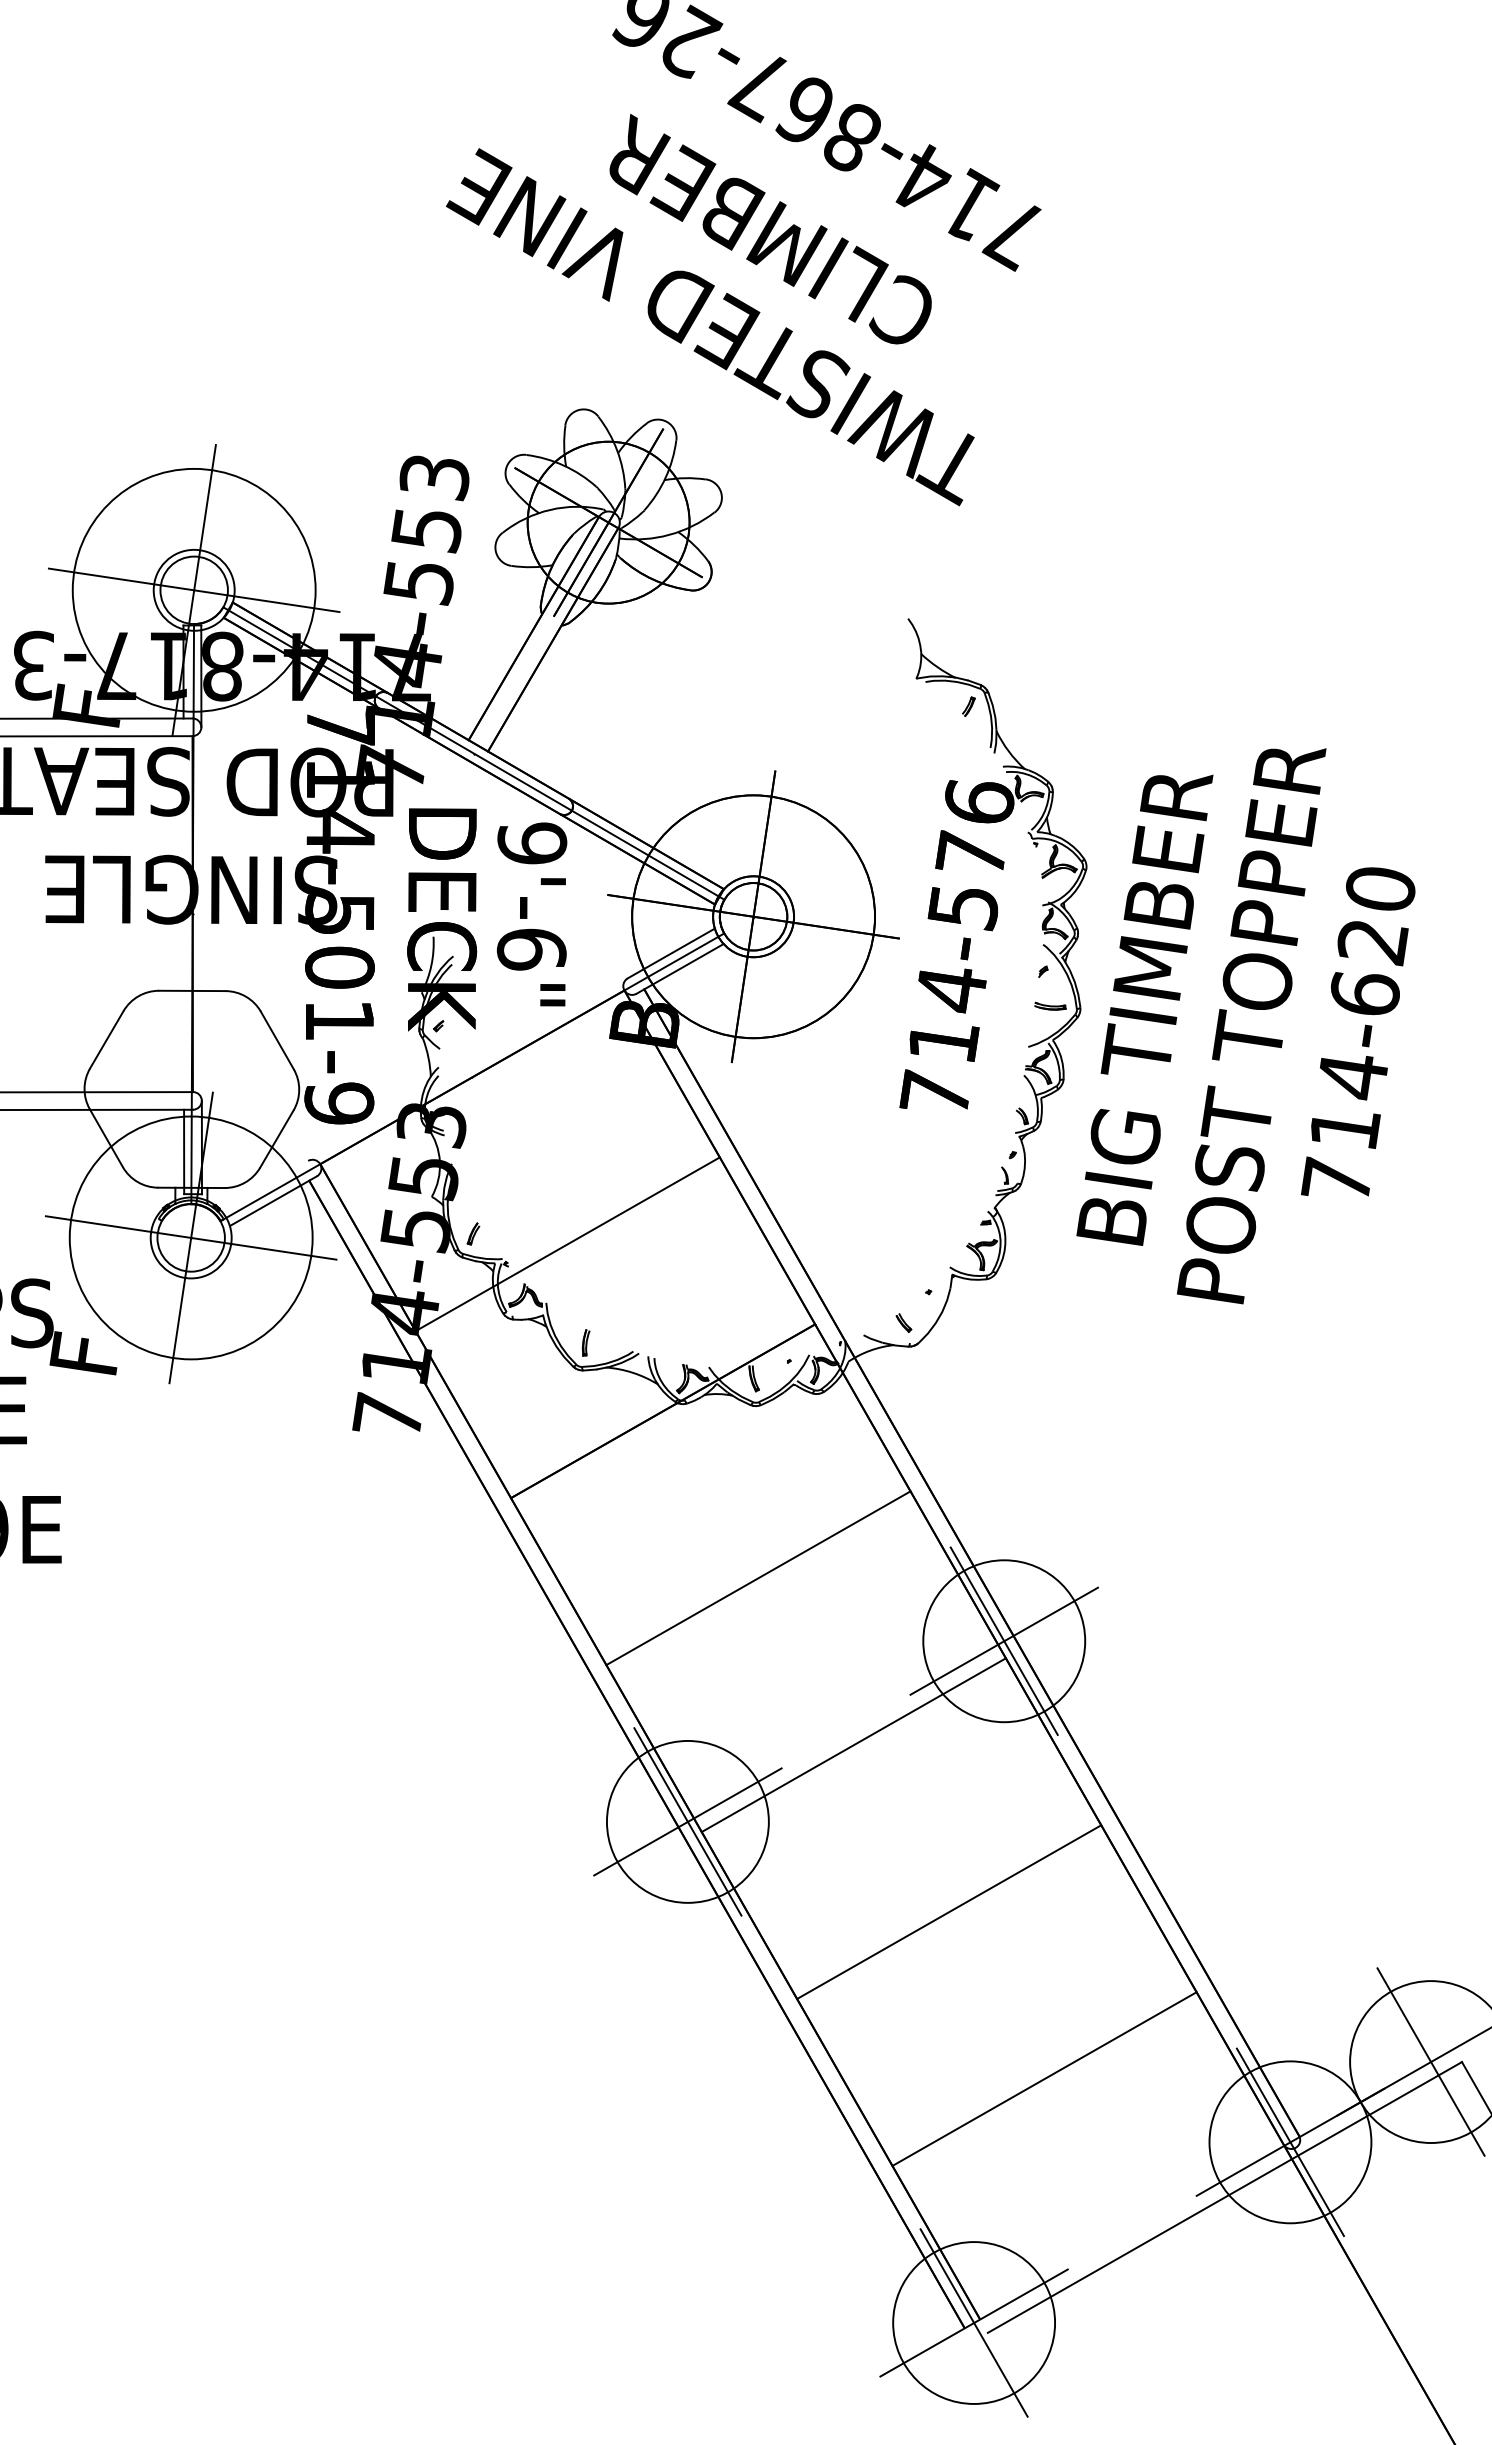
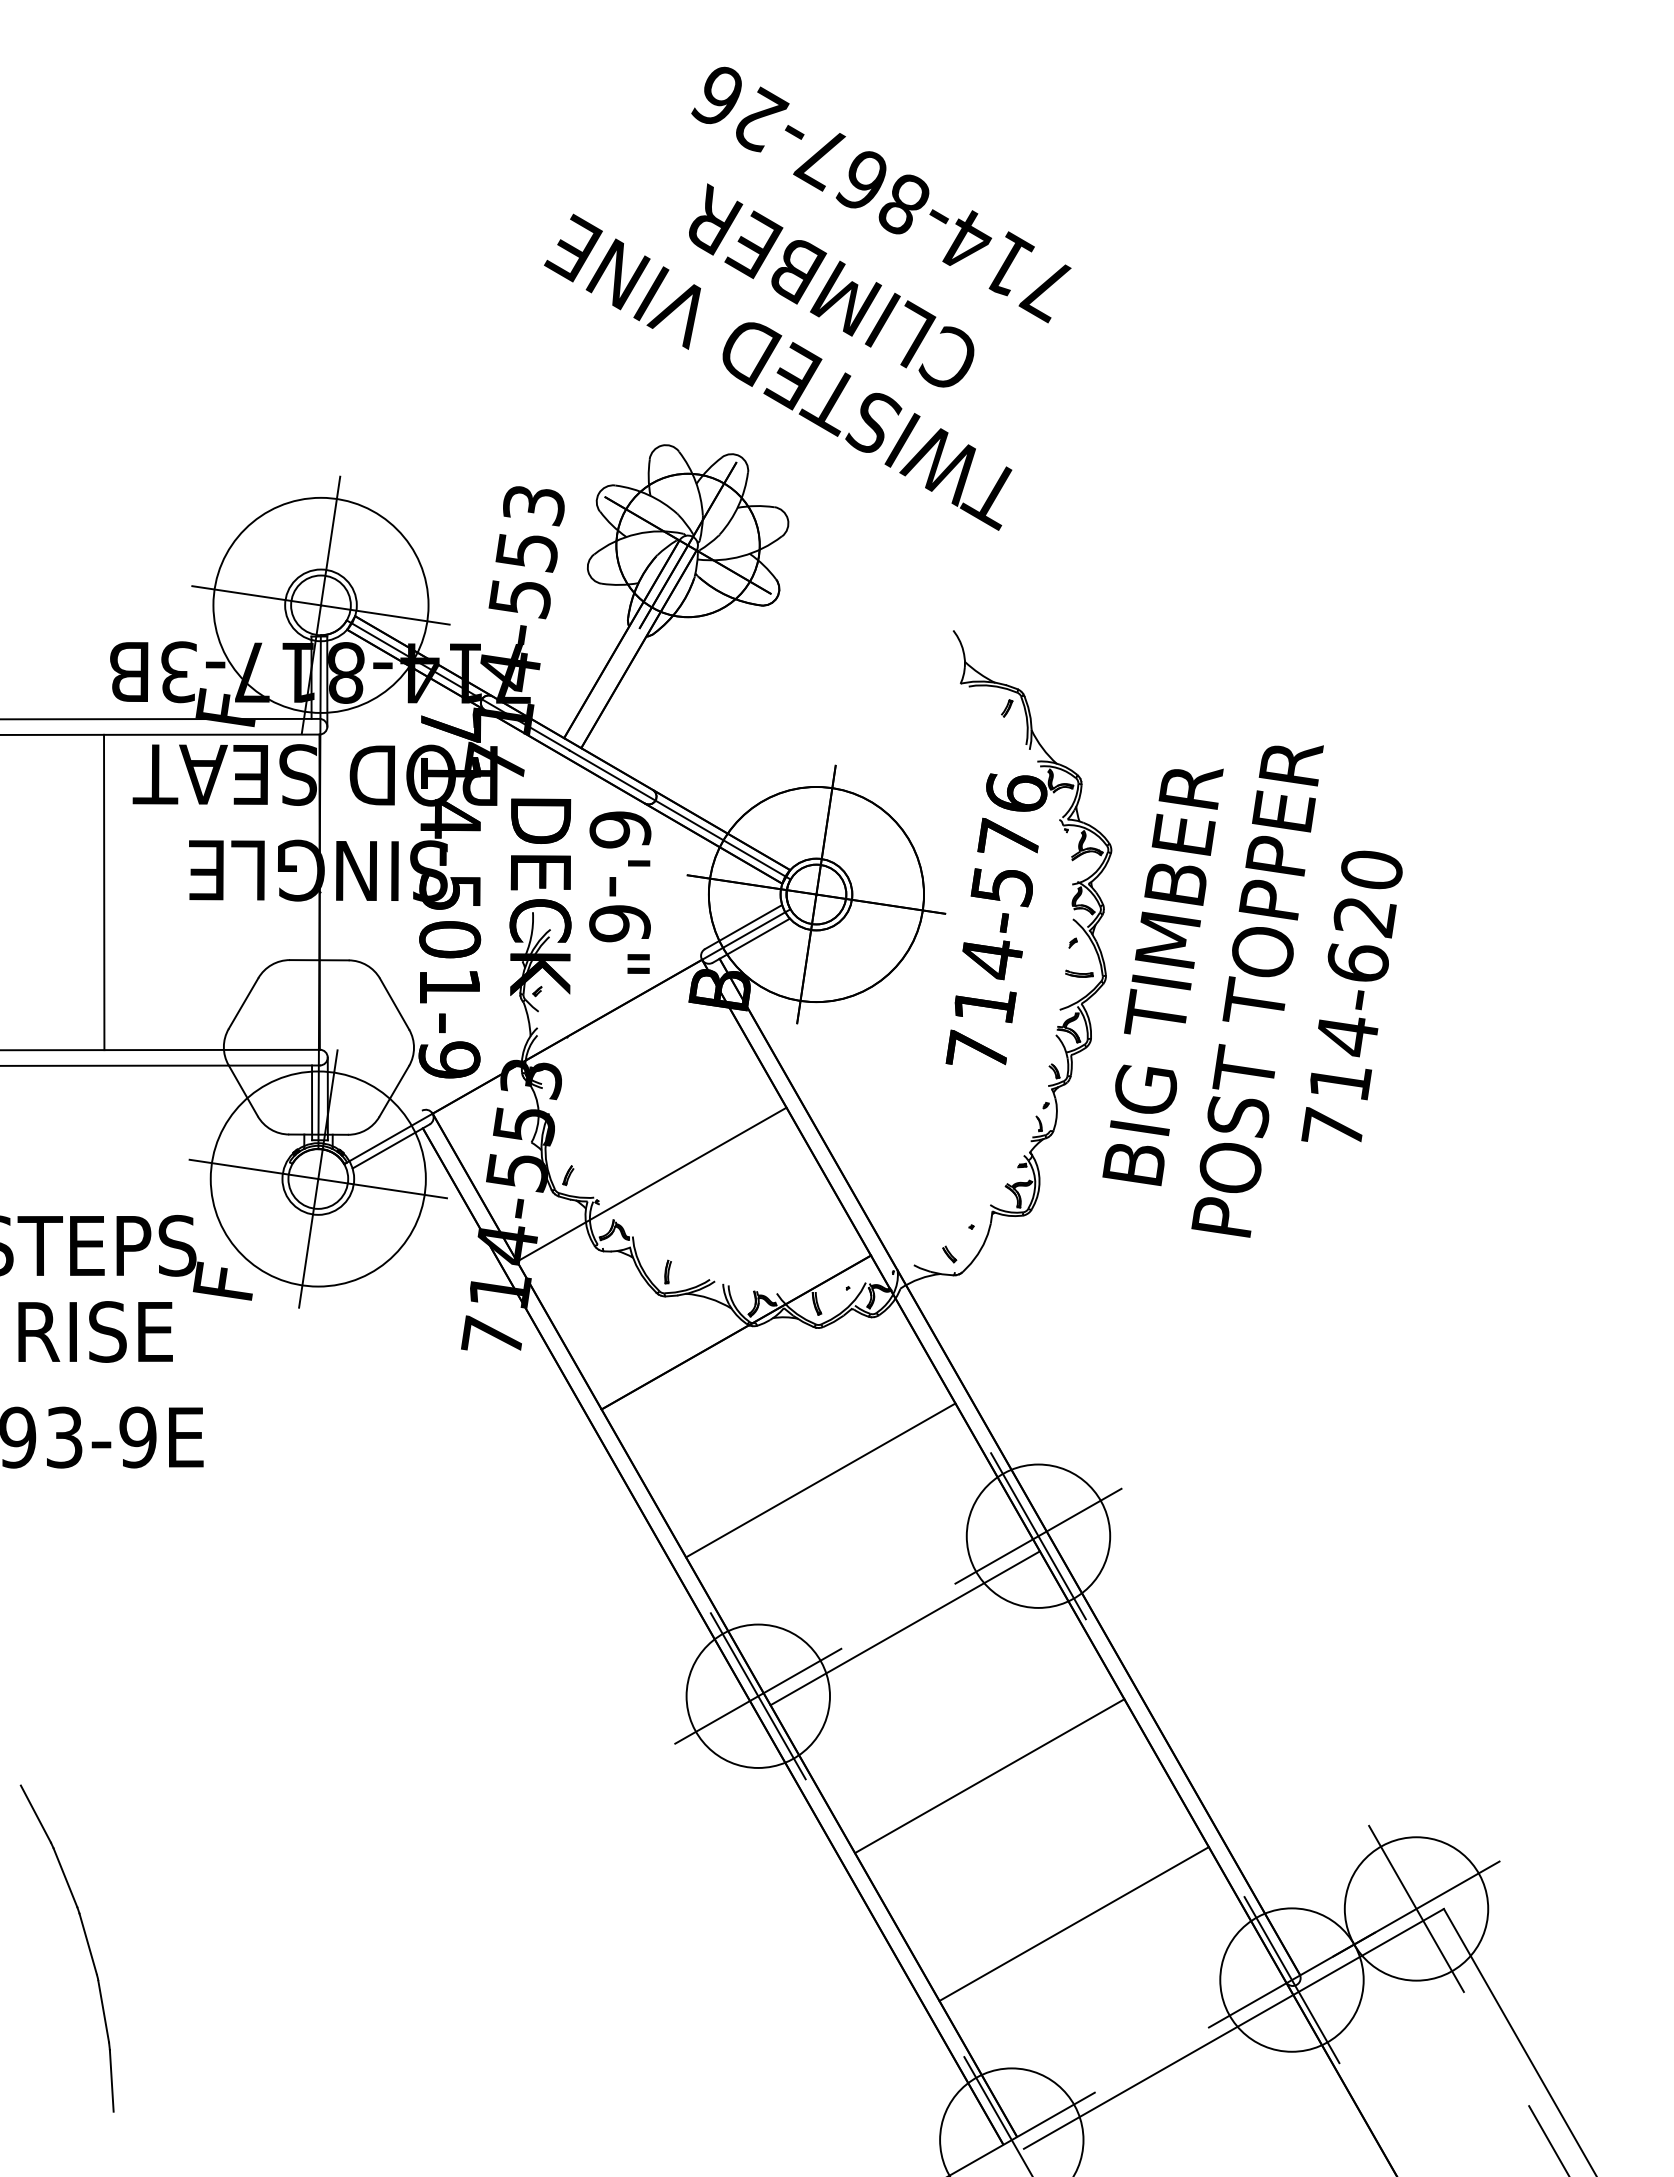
text: (532, 843) -> (620, 829), 9'-6" -> 6'-6"

